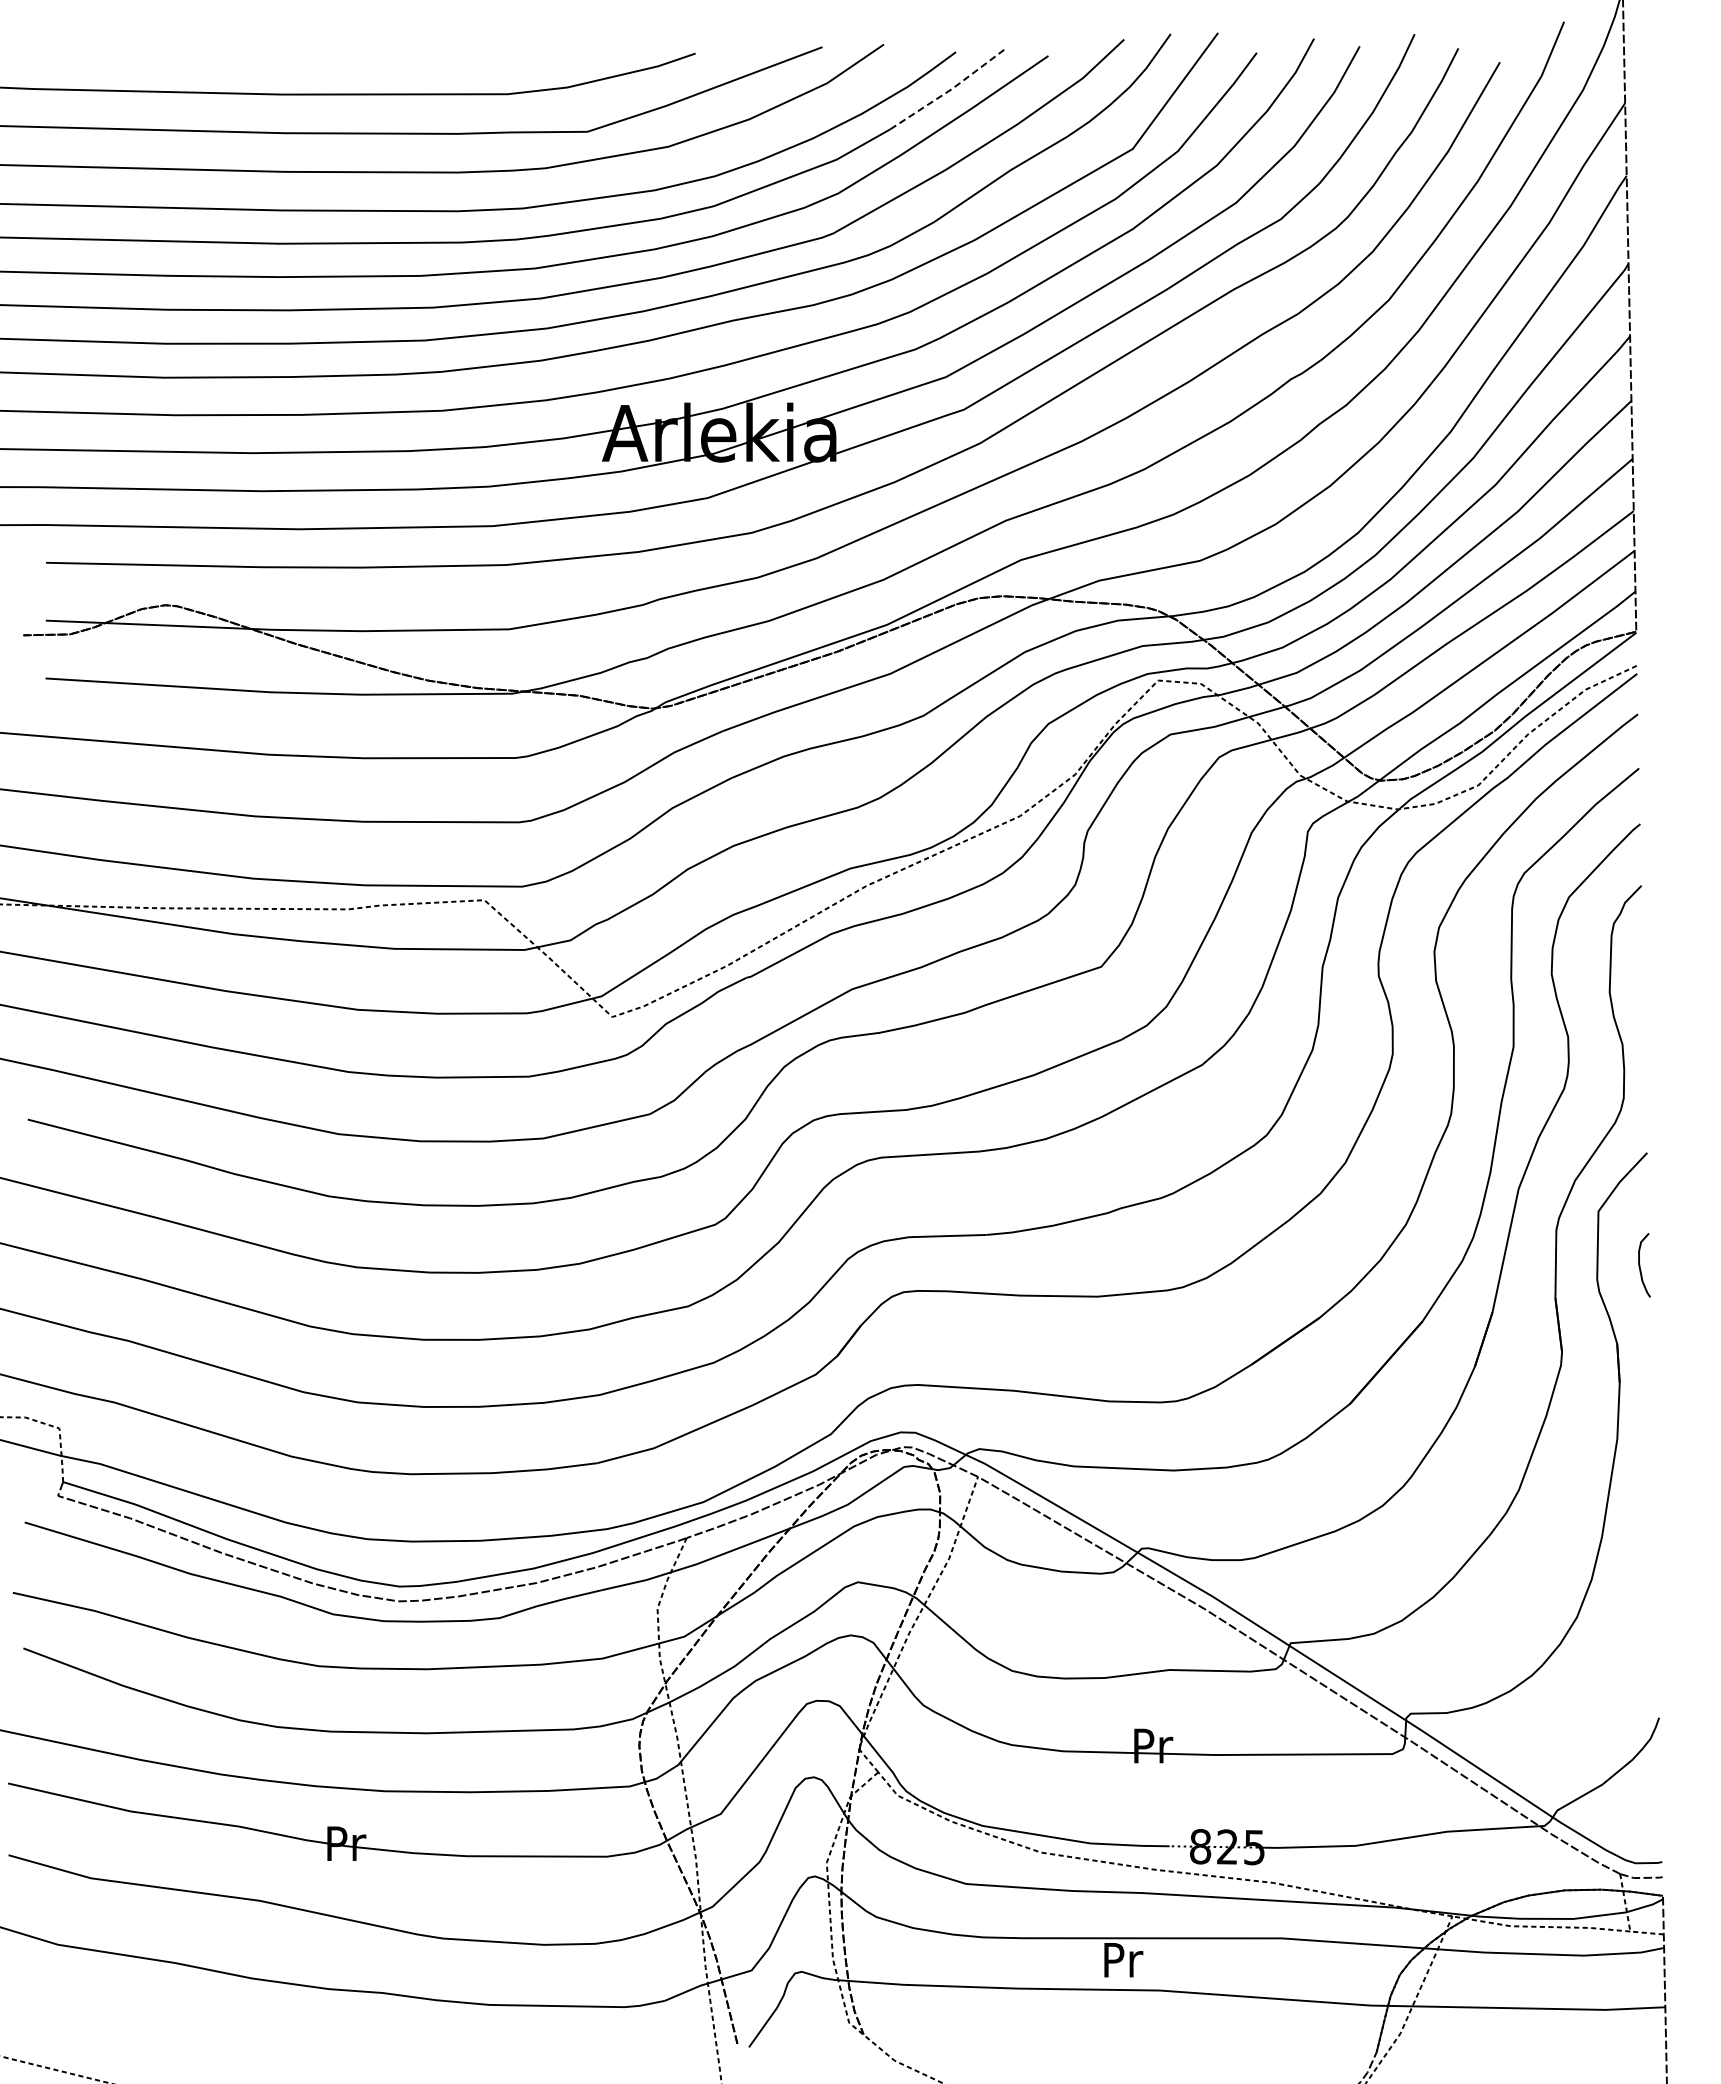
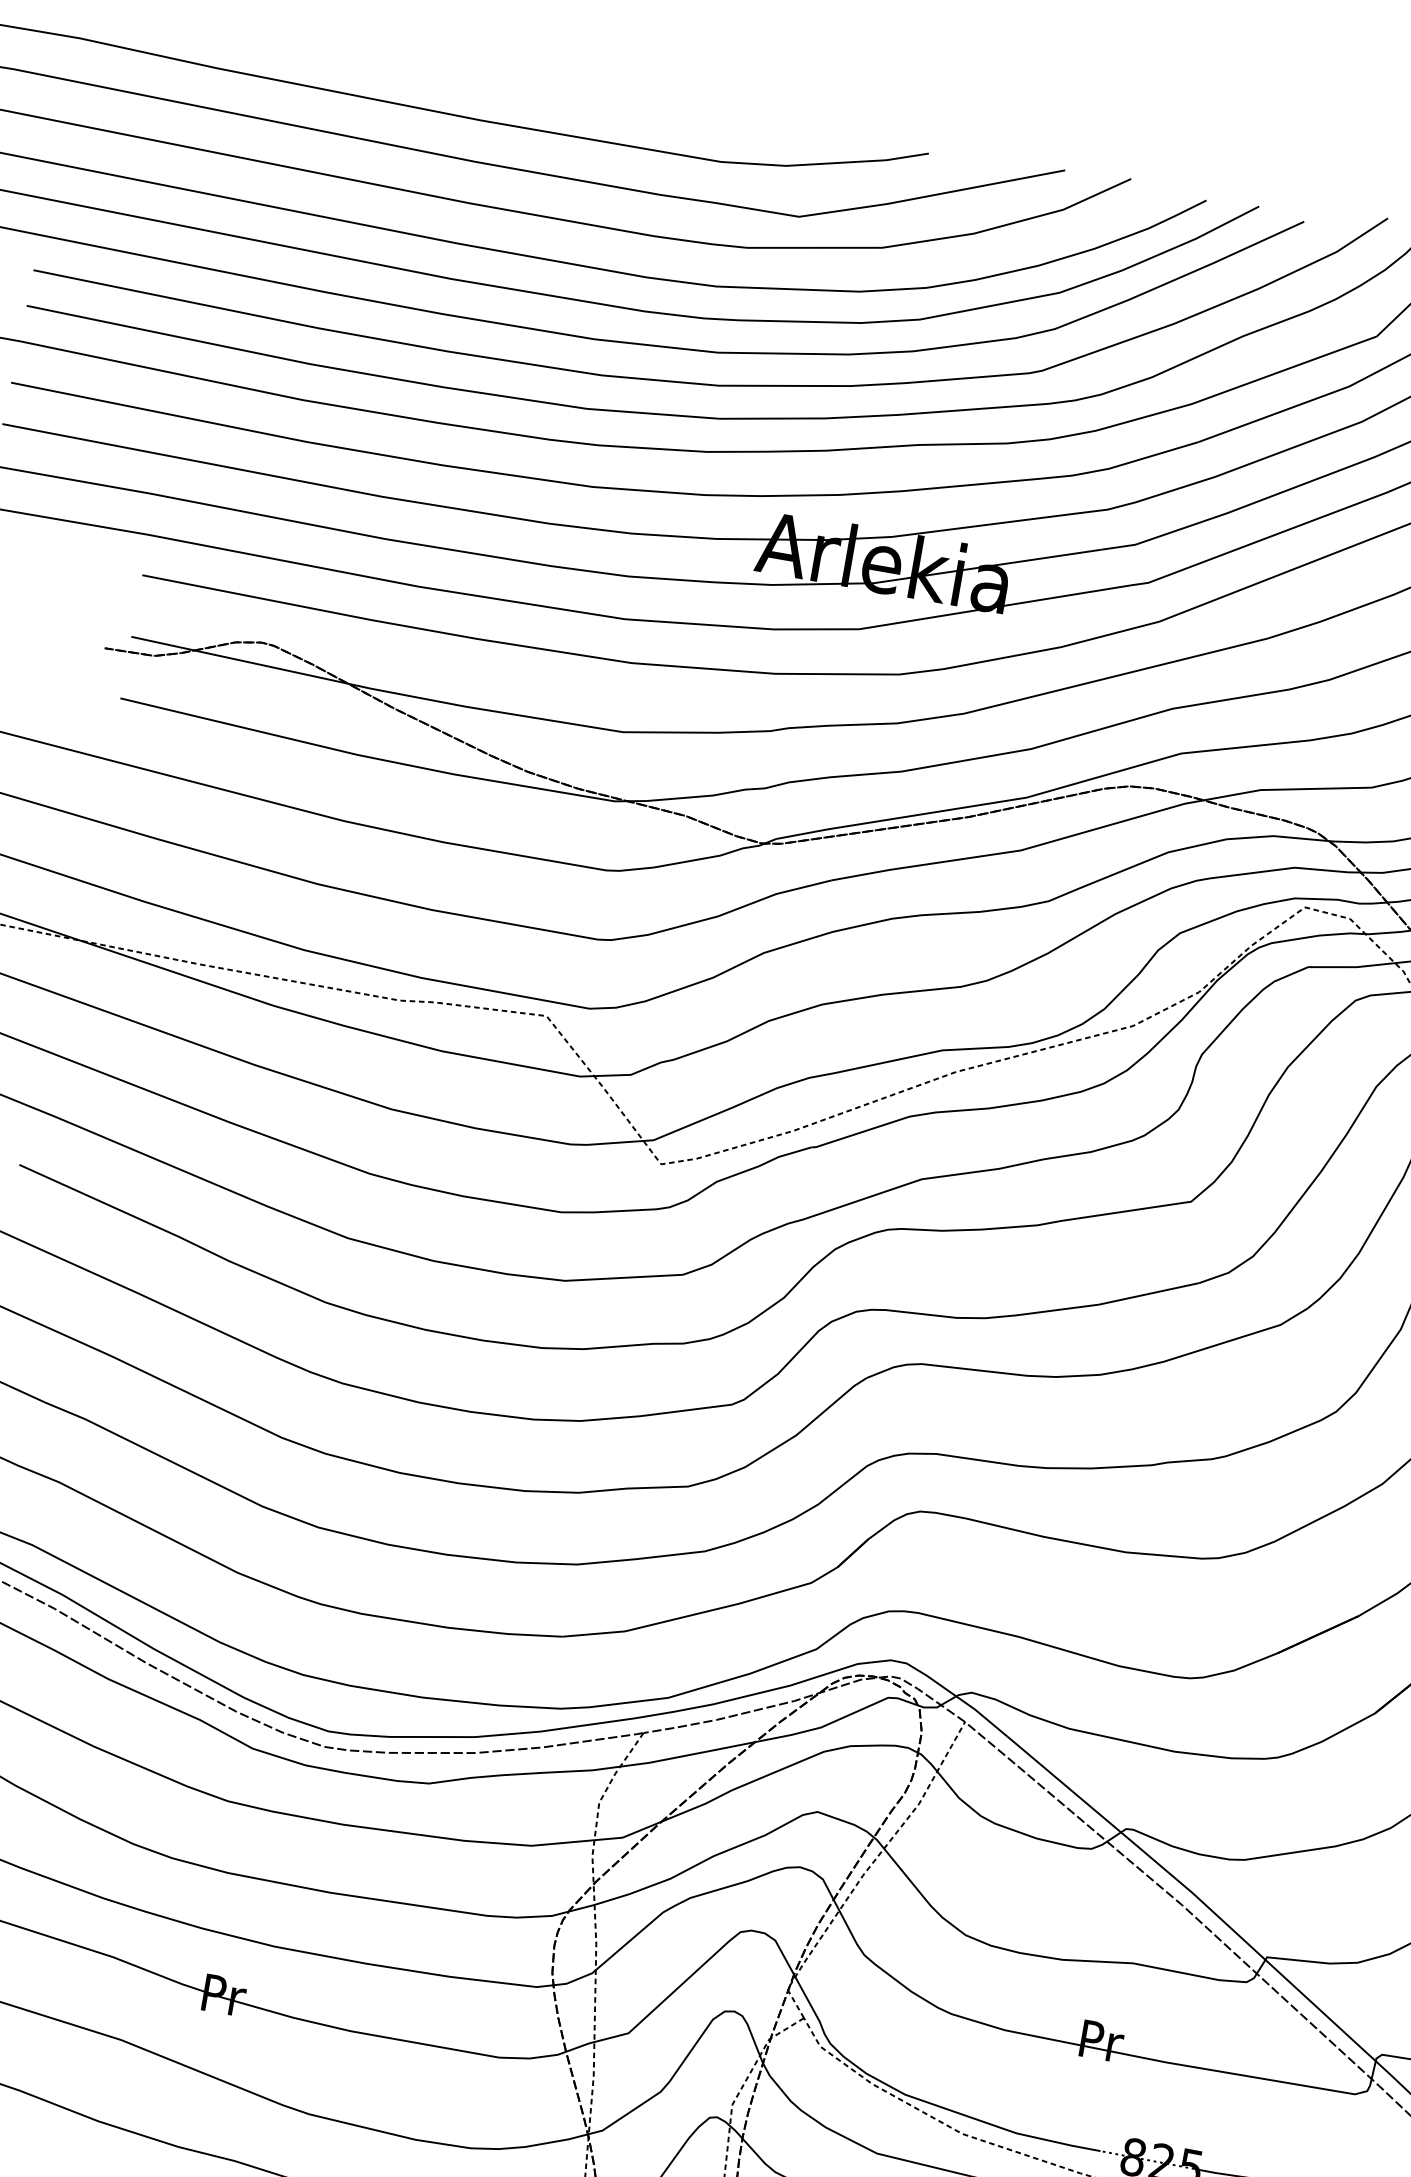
line: (949, 90) -> (1192, 240), dashed -> solid

